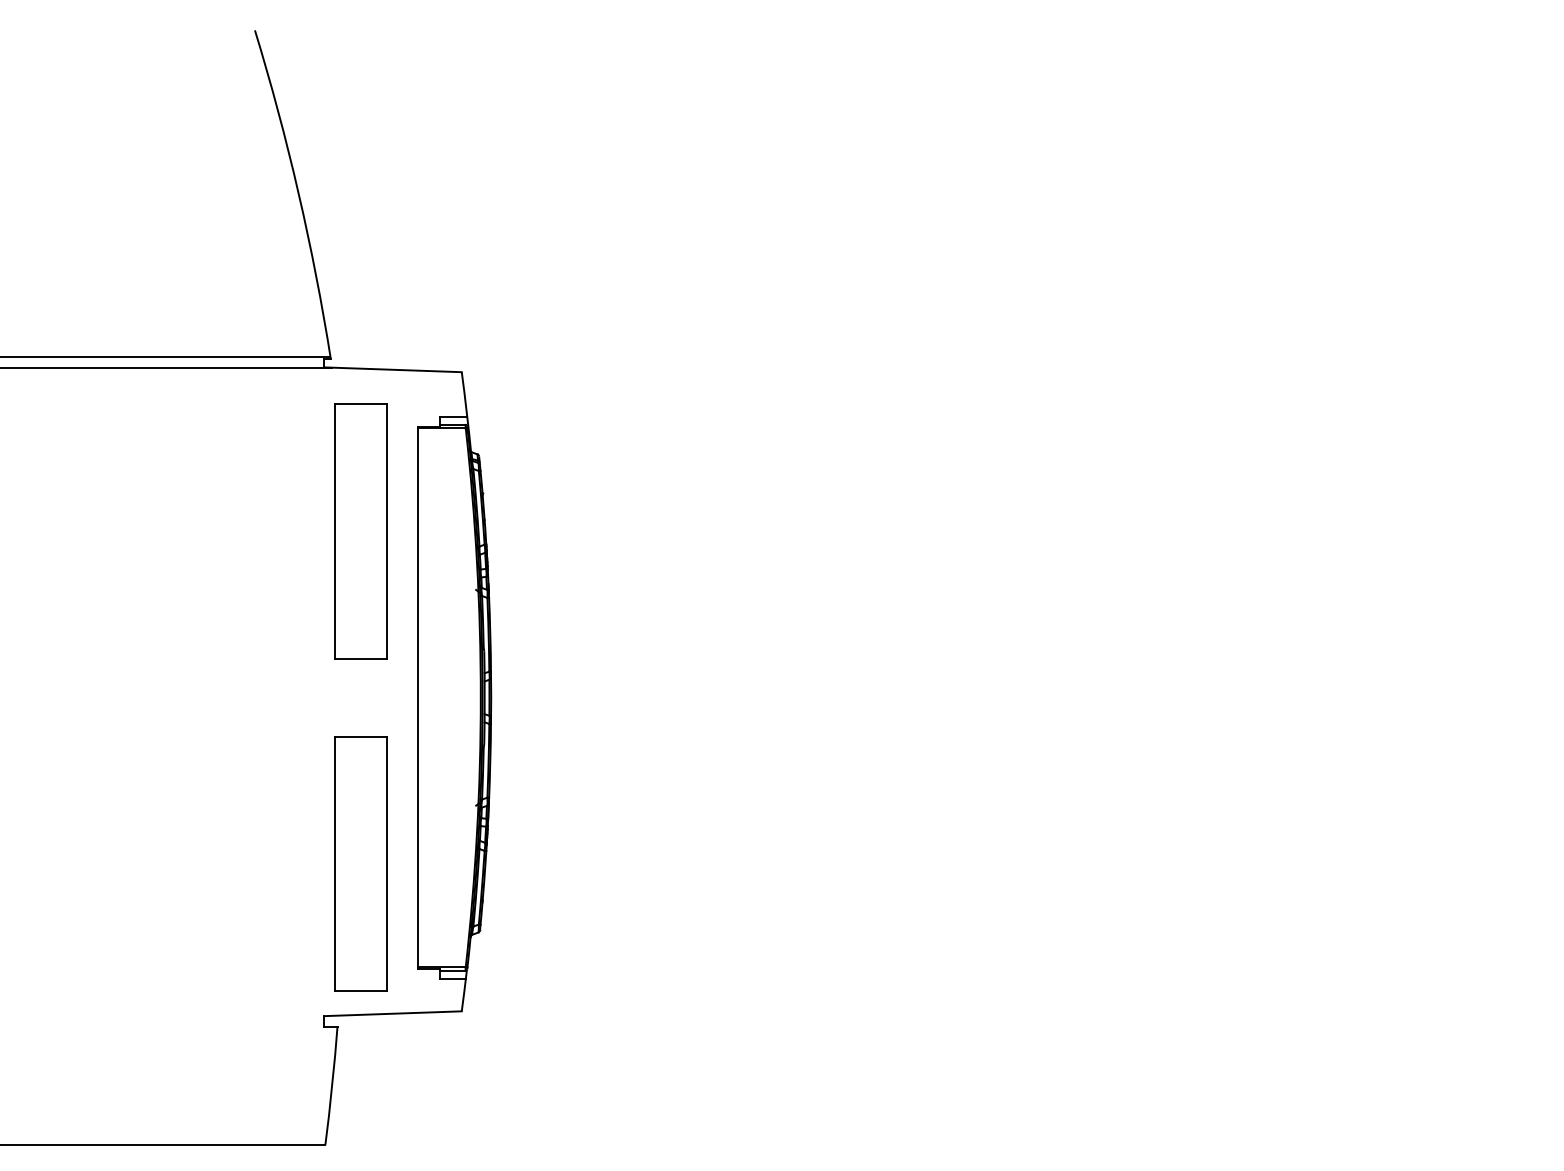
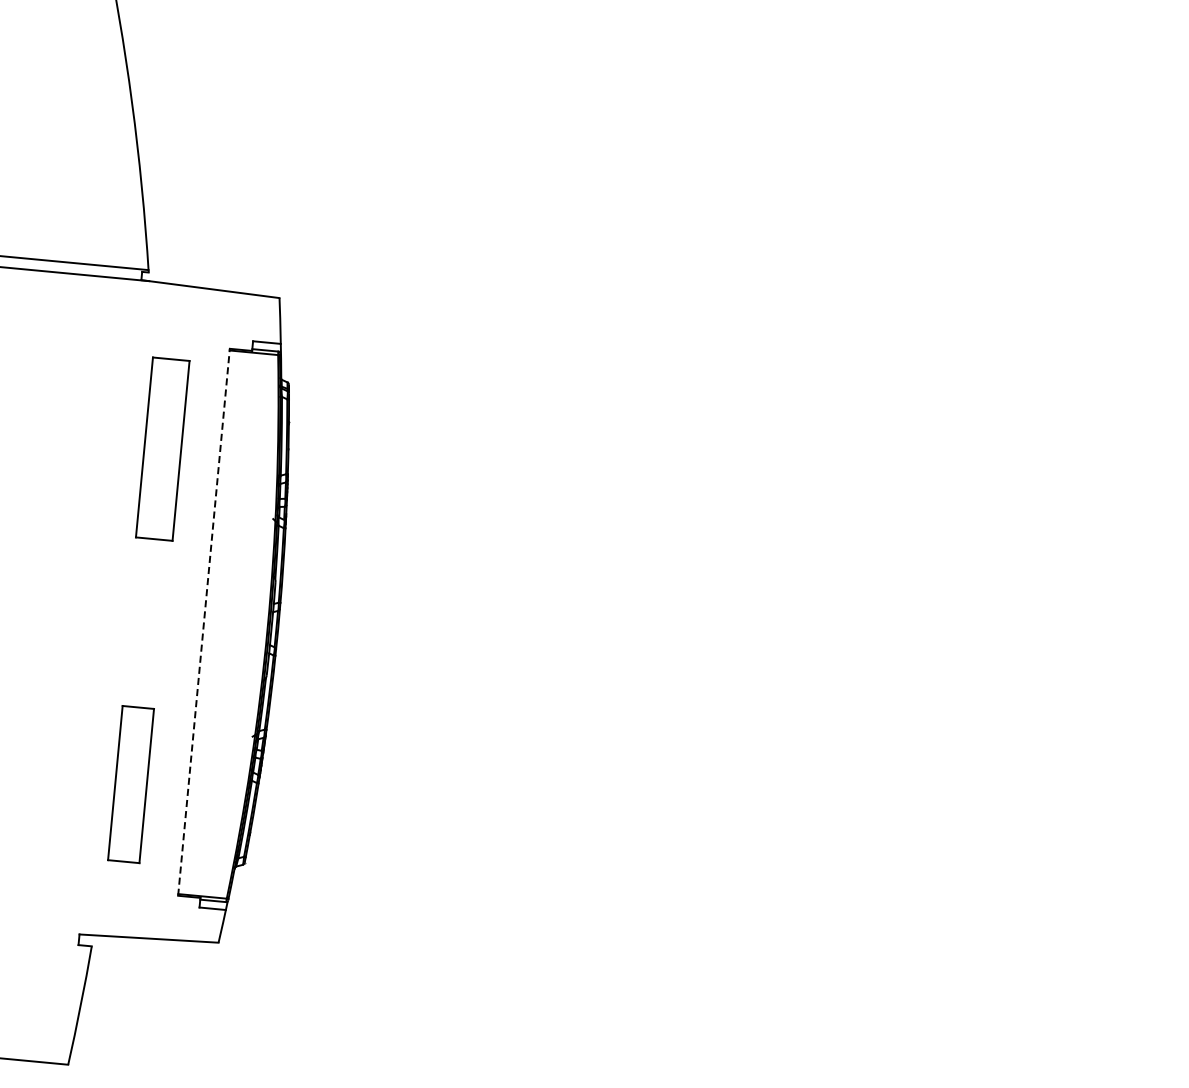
part: (360, 531) -> (162, 449), size x0.7
line: (417, 697) -> (203, 621), solid -> dashed
part: (360, 863) -> (130, 783), size x0.6

